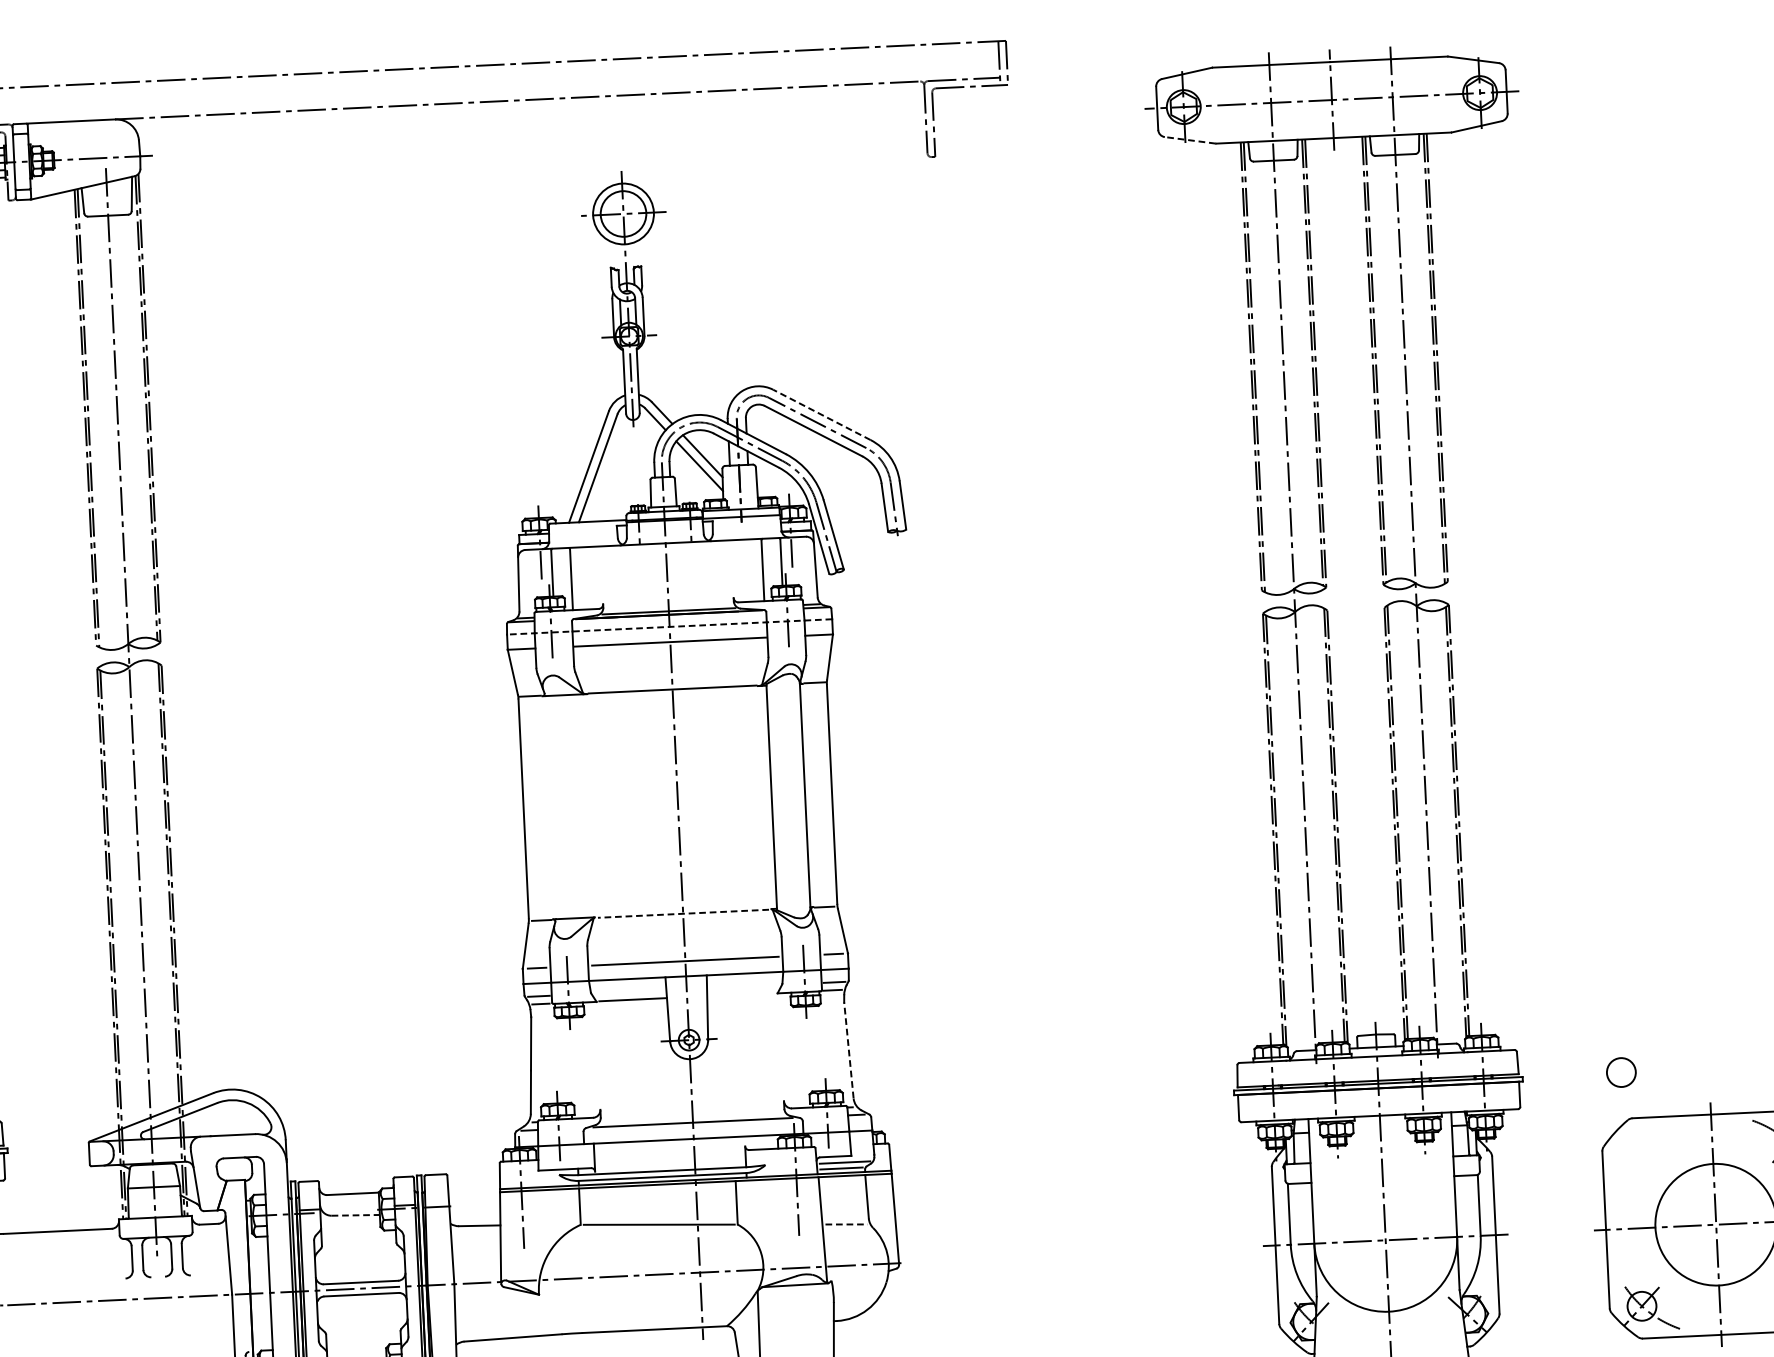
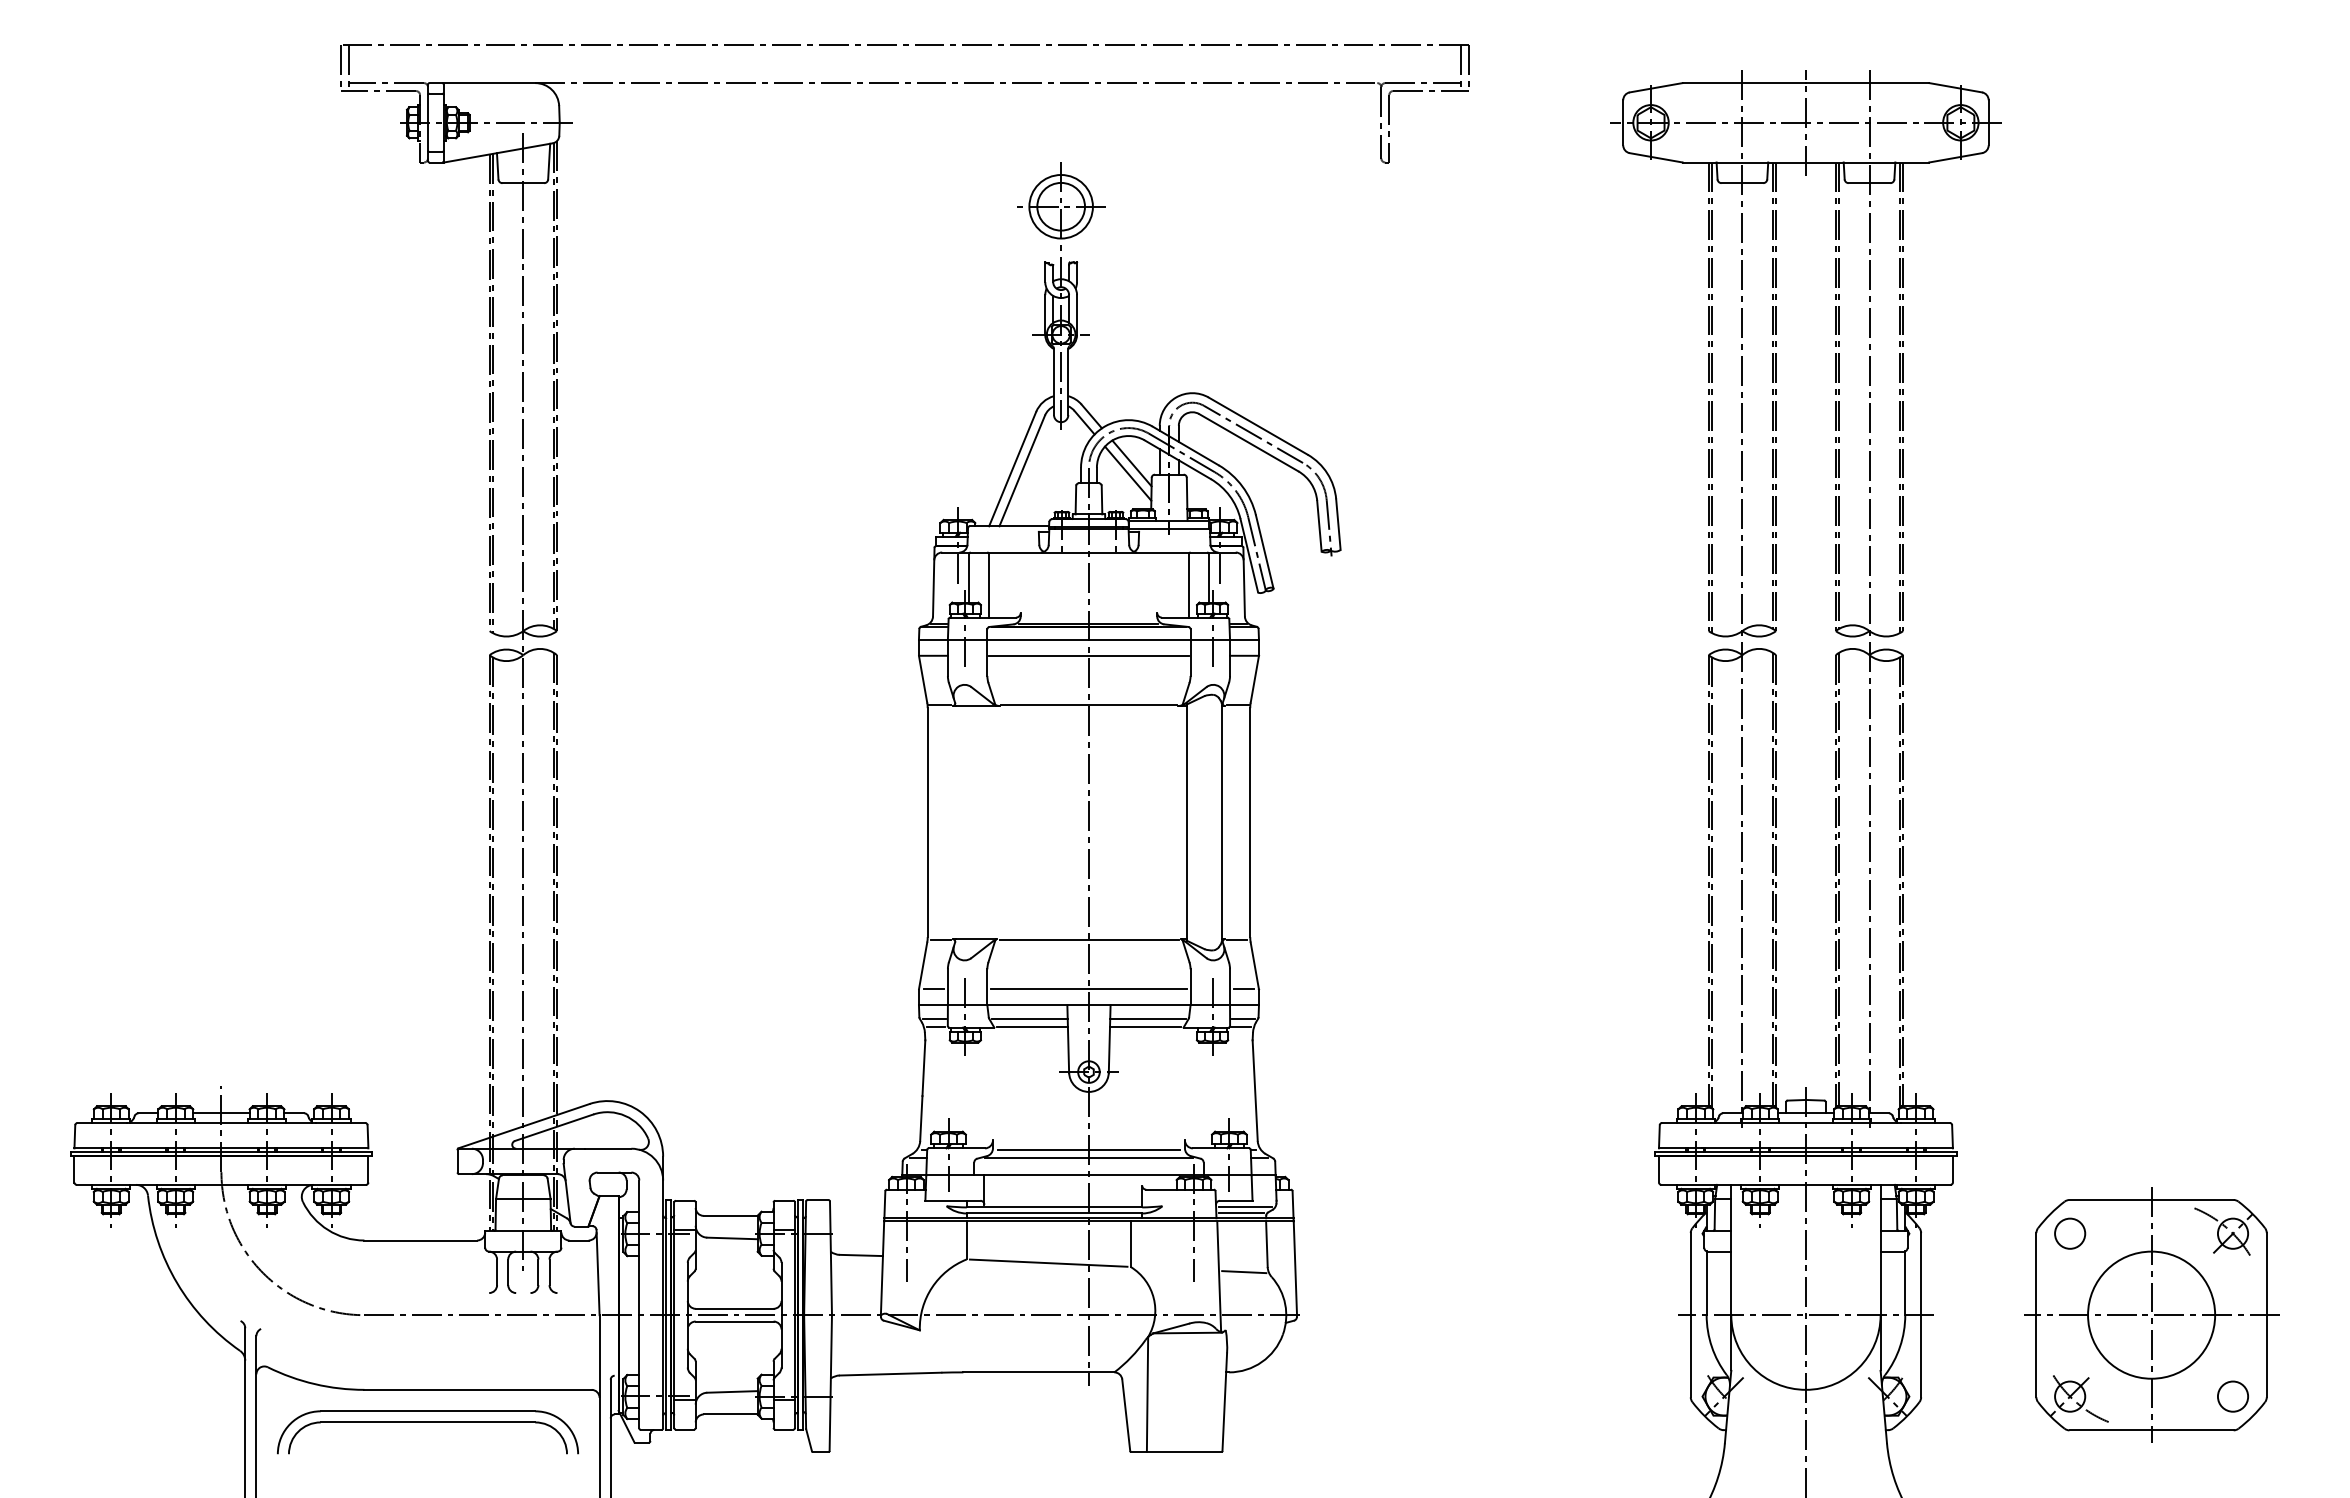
line: (1190, 140) -> (1656, 157), dashed -> solid
line: (821, 414) -> (1257, 425), dashed -> solid
line: (669, 626) -> (1088, 639), dashed -> solid
line: (682, 913) -> (1088, 939), dashed -> solid
line: (742, 986) -> (1147, 1018), added
line: (629, 991) -> (1029, 1018), added
line: (741, 995) -> (1145, 1027), added
line: (849, 1050) -> (1255, 1090), dashed -> solid
circle: (1621, 1072) -> (2070, 1233), moved
line: (692, 1115) -> (1088, 1150), added
line: (355, 1215) -> (732, 1238), dashed -> solid
line: (846, 1224) -> (1244, 1272), dashed -> solid

